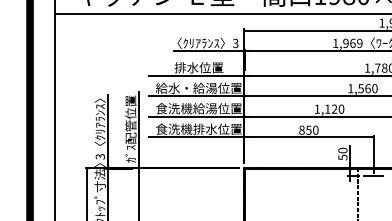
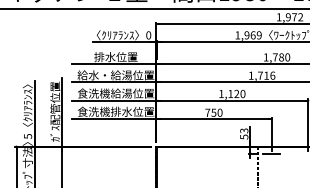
text: (235, 43) -> (148, 35), 3 -> 0
text: (367, 88) -> (266, 75), 1,560 -> 1,716
text: (301, 129) -> (207, 112), 850 -> 750
text: (342, 150) -> (243, 130), 50 -> 53
text: (99, 156) -> (27, 136), 3 -> 5

